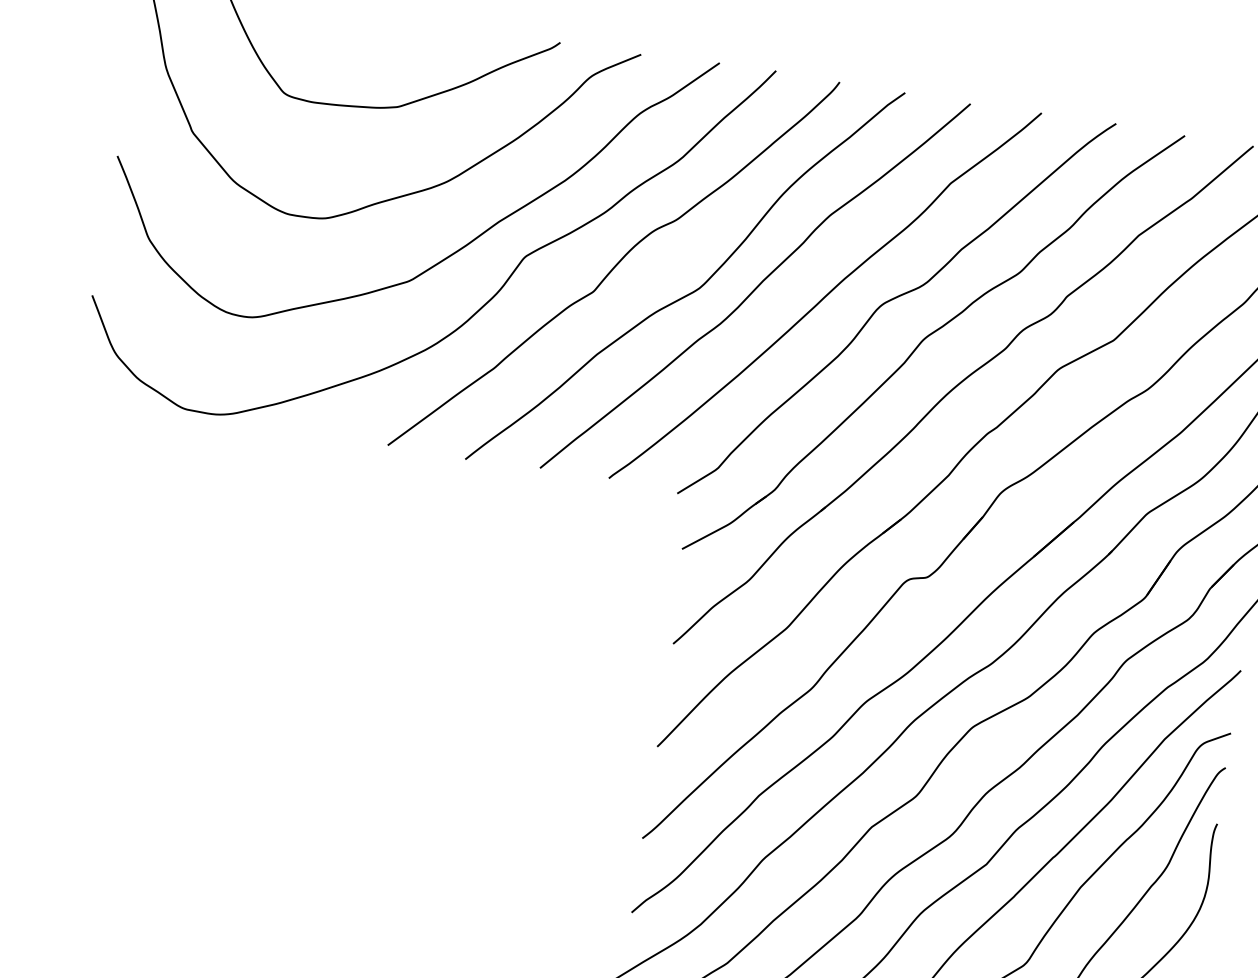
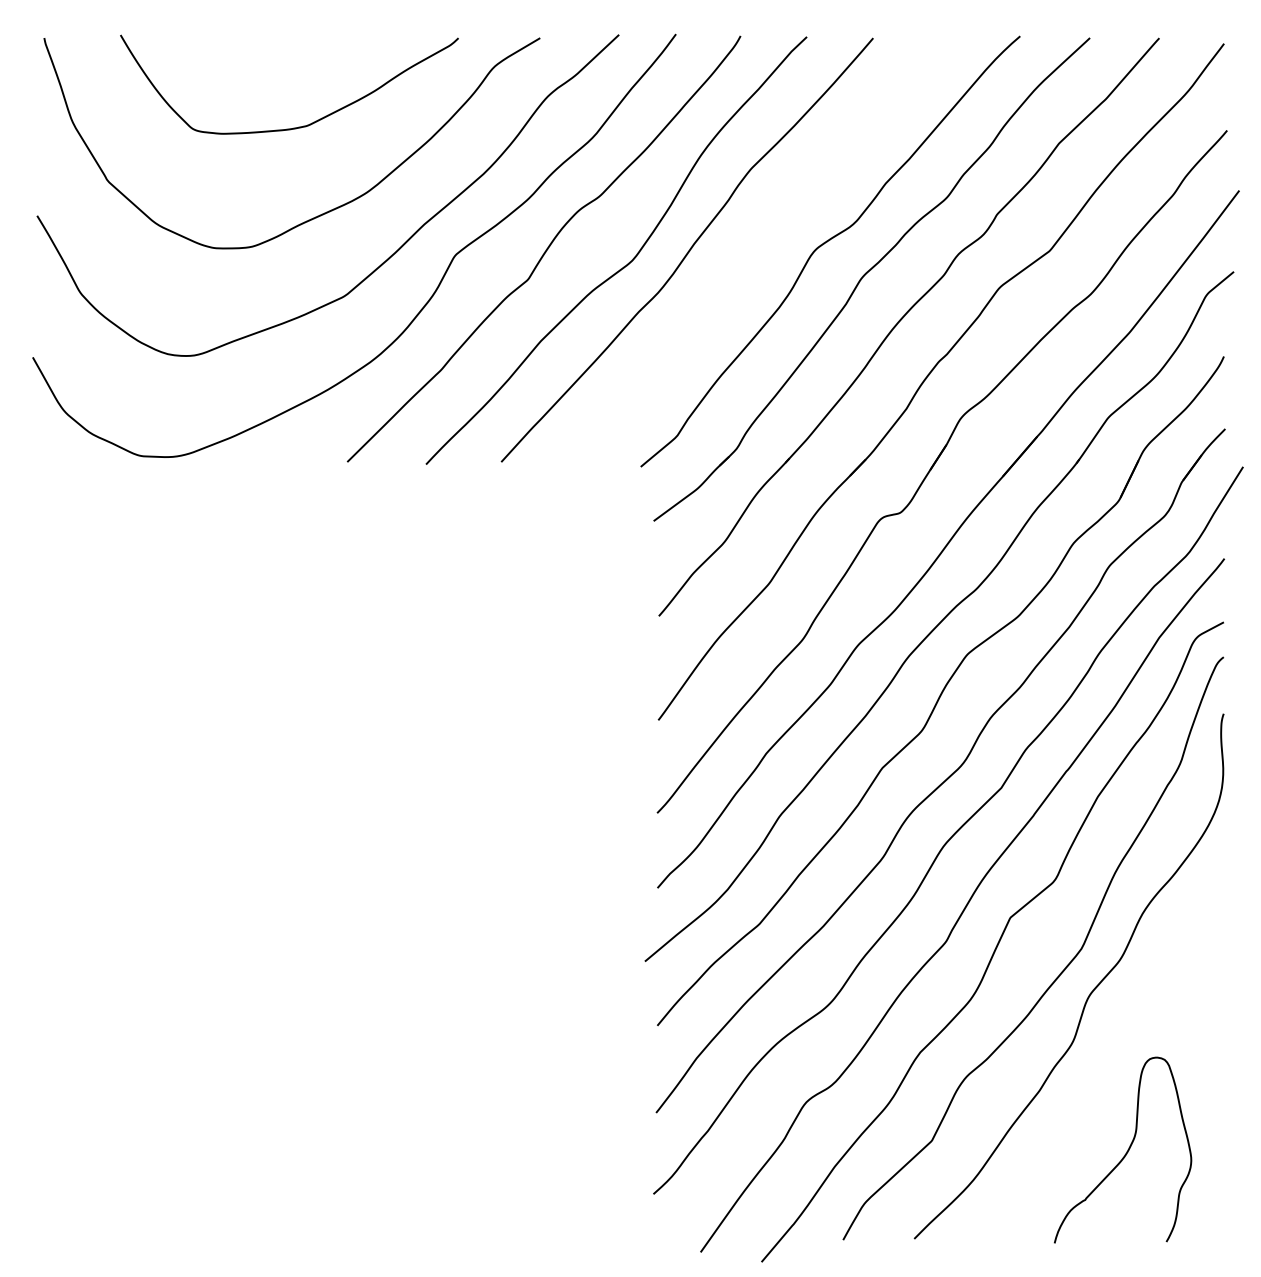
curve: (824, 295) -> (757, 249), removed

